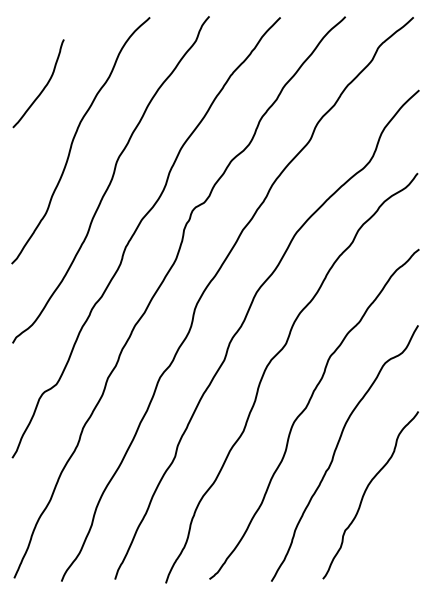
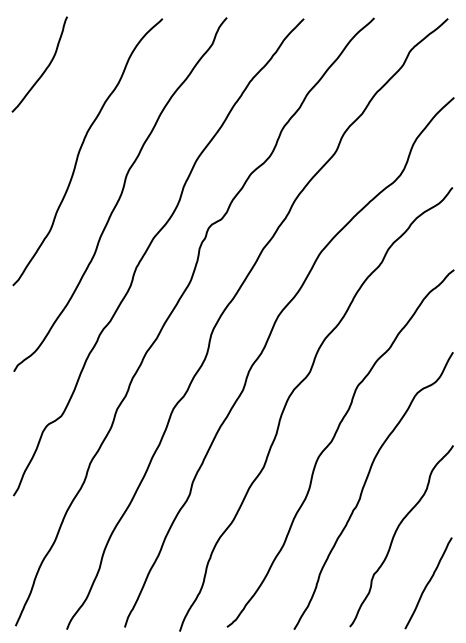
curve: (43, 87) -> (45, 68), moved
curve: (395, 538) -> (428, 582), added

